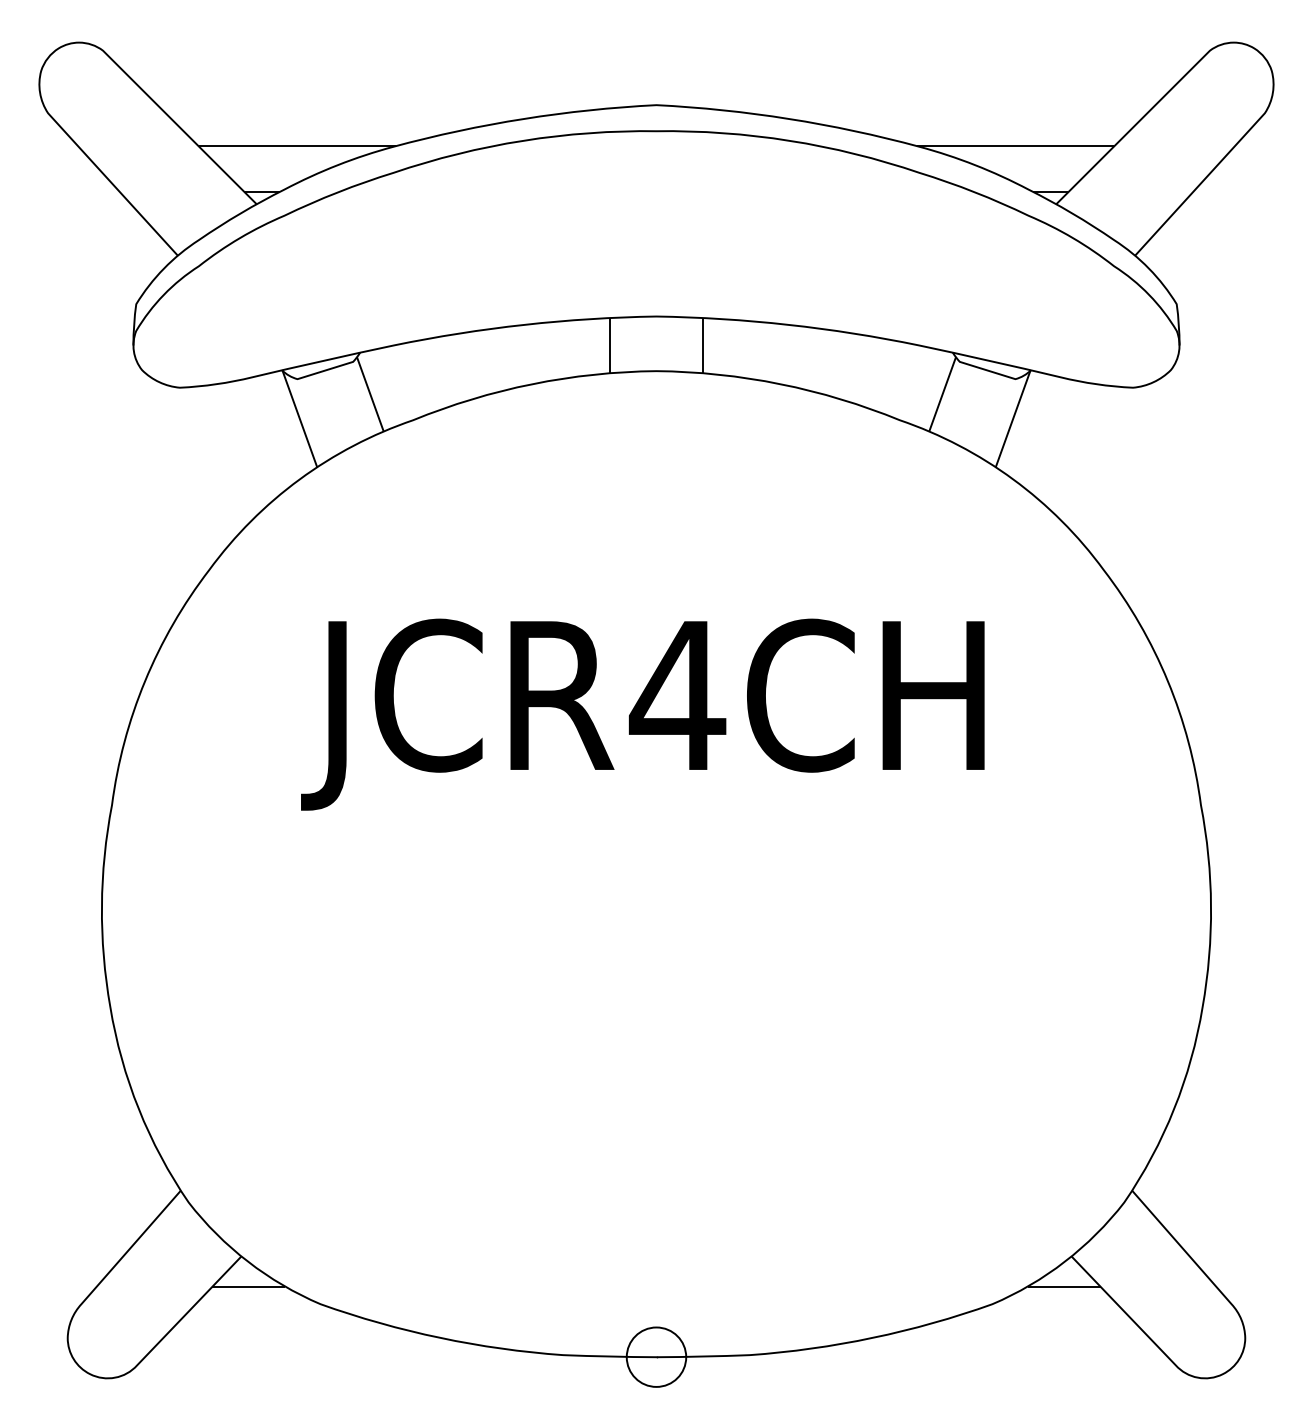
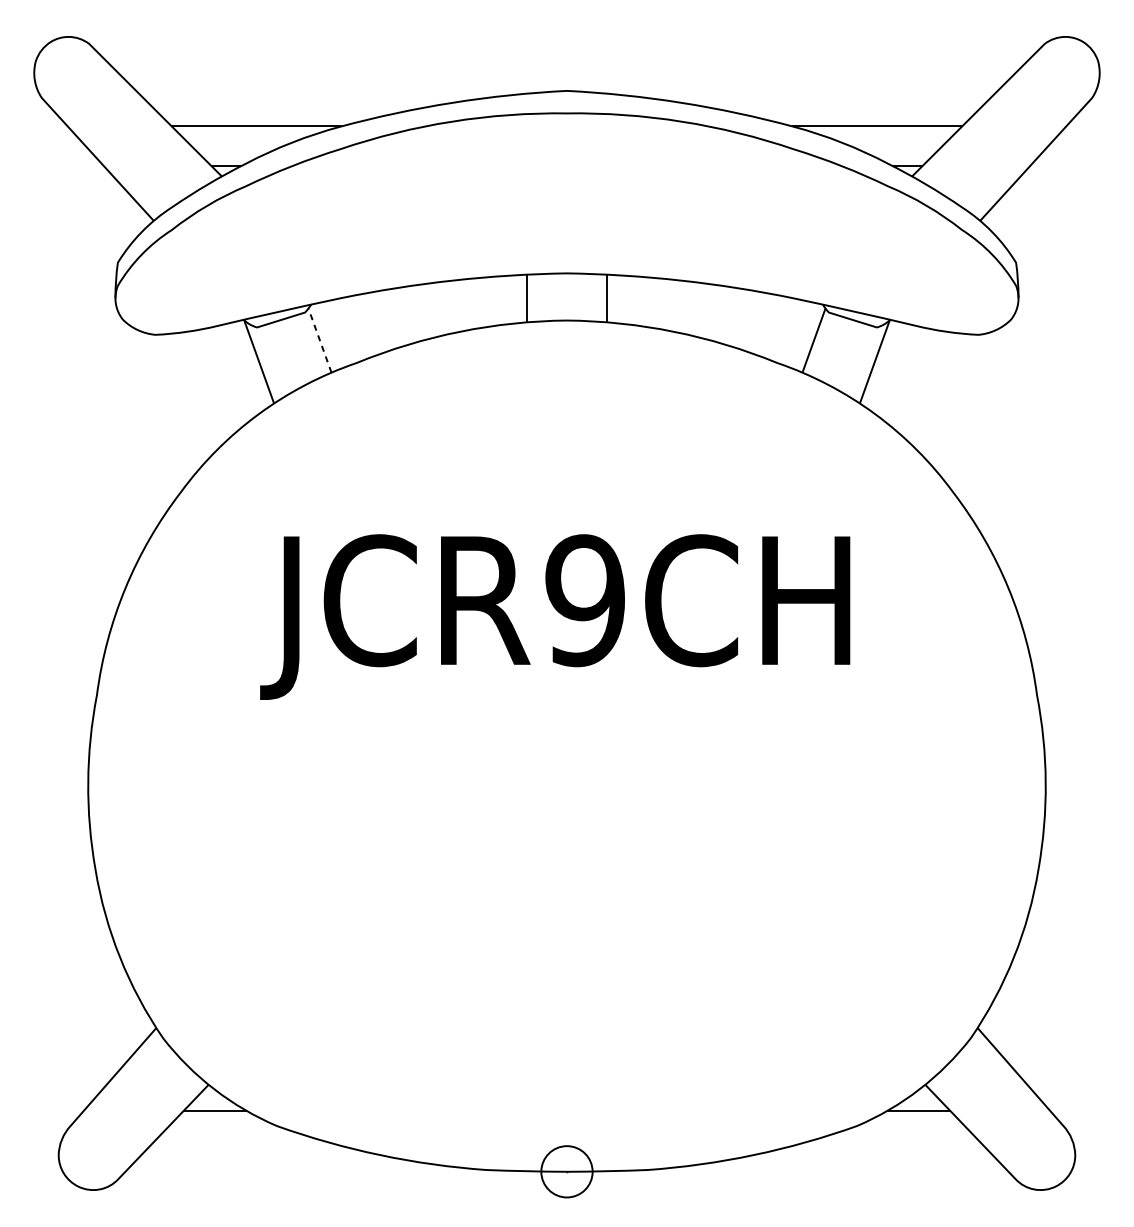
line: (370, 393) -> (320, 339), solid -> dashed
text: (677, 695) -> (585, 600), JCR4CH -> JCR9CH

